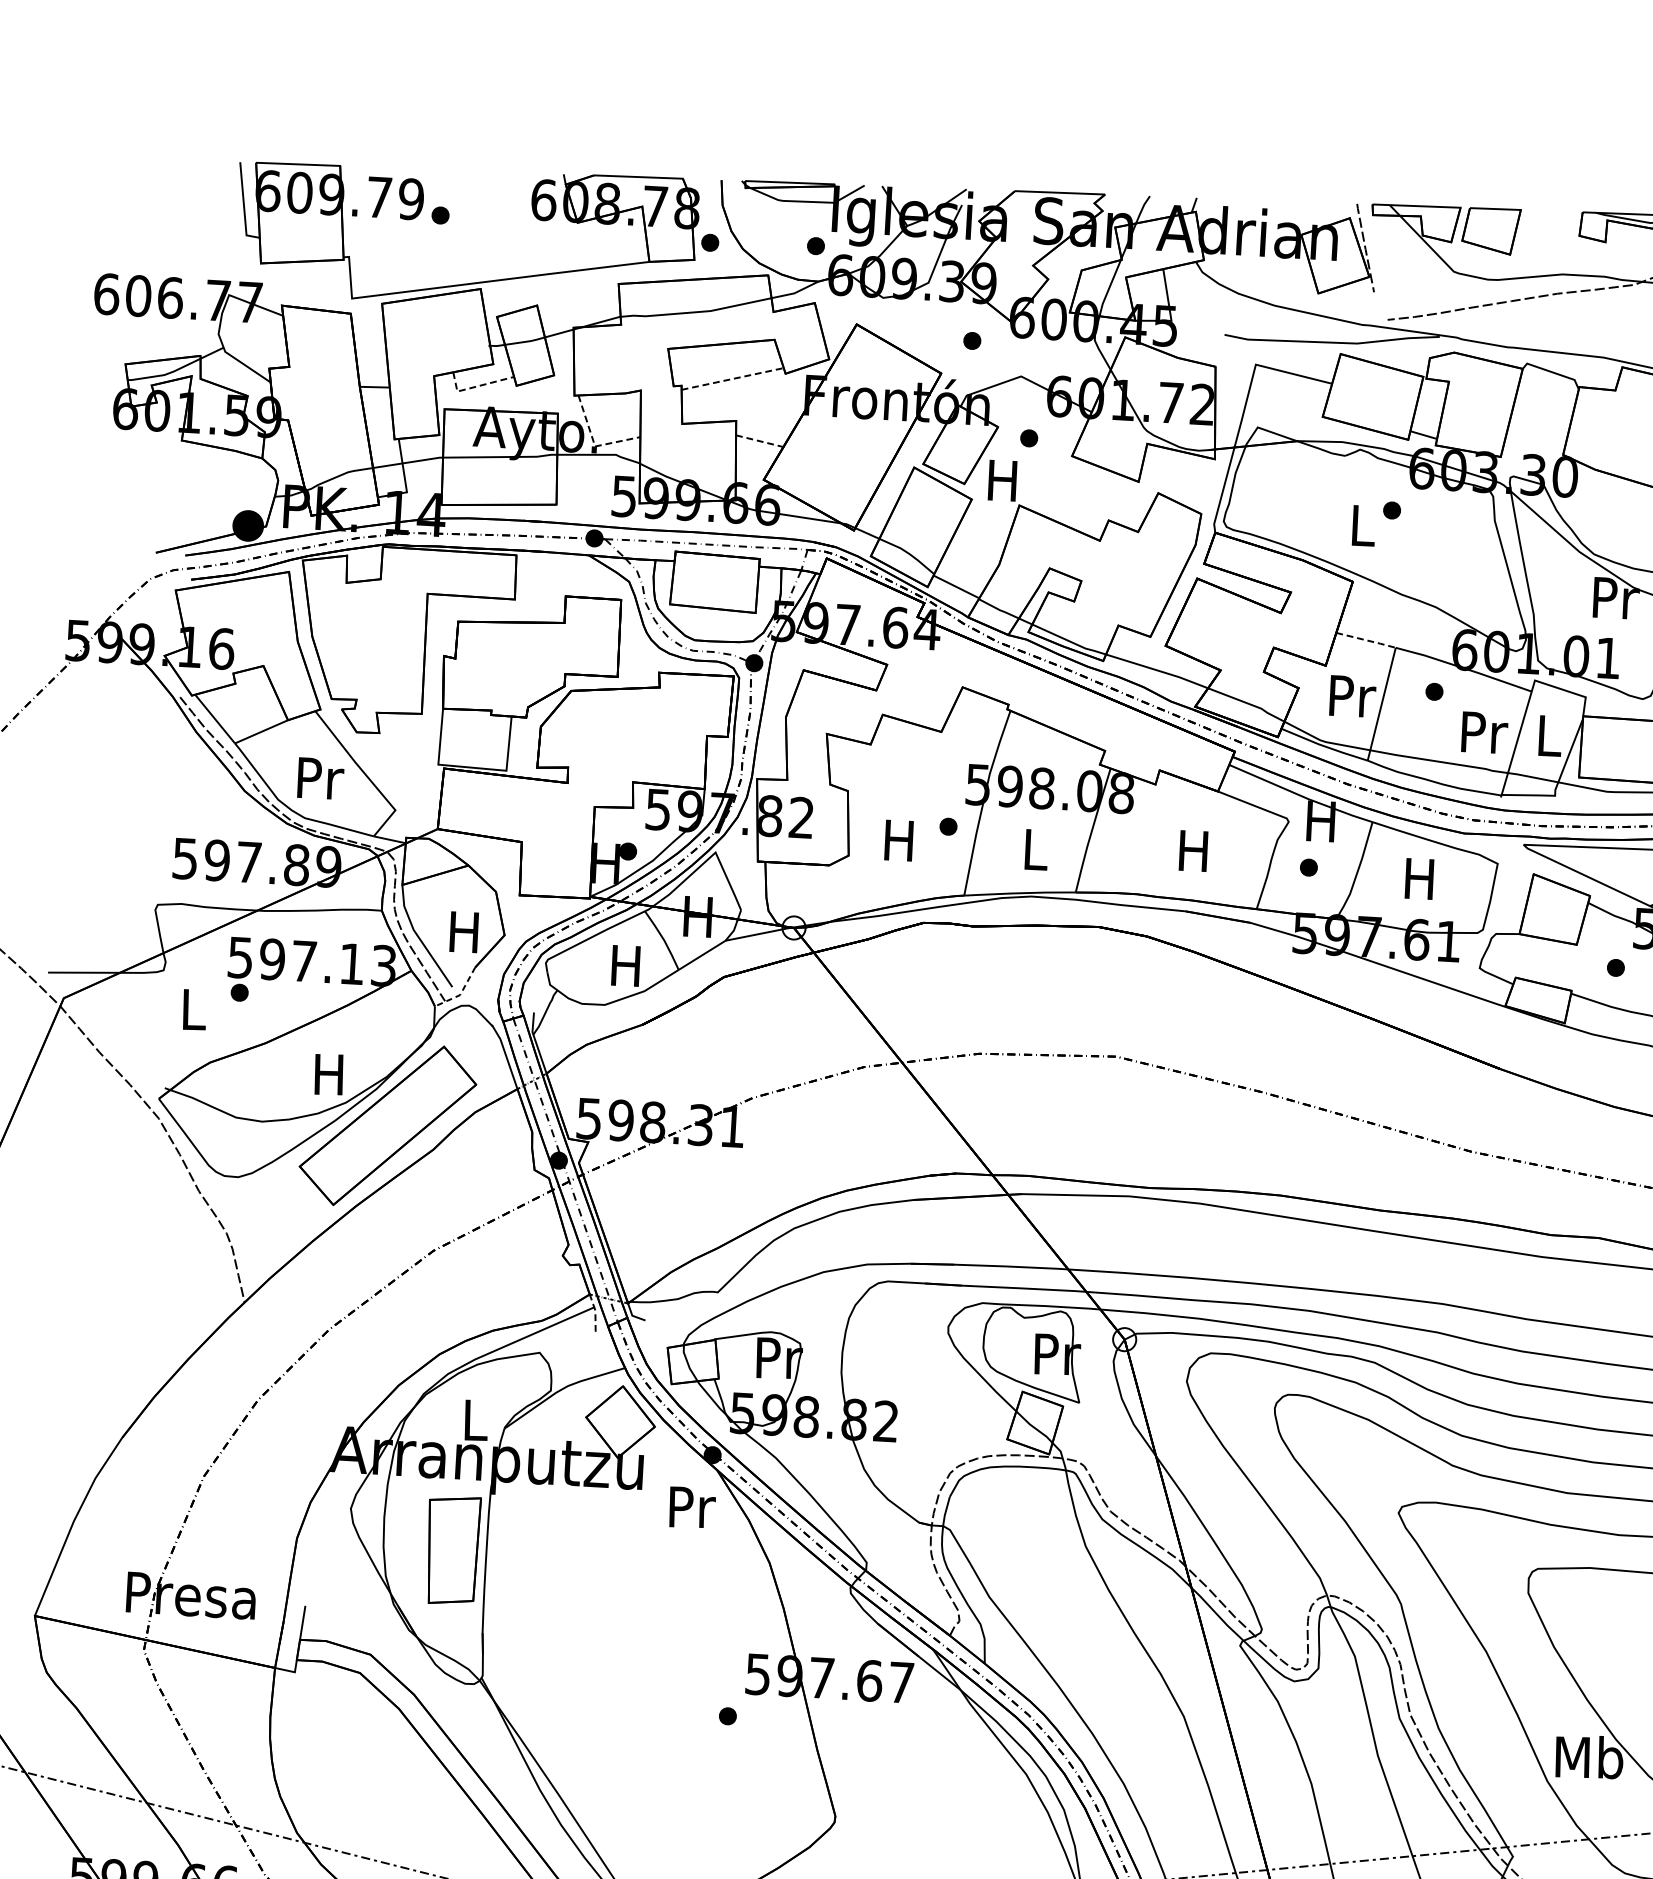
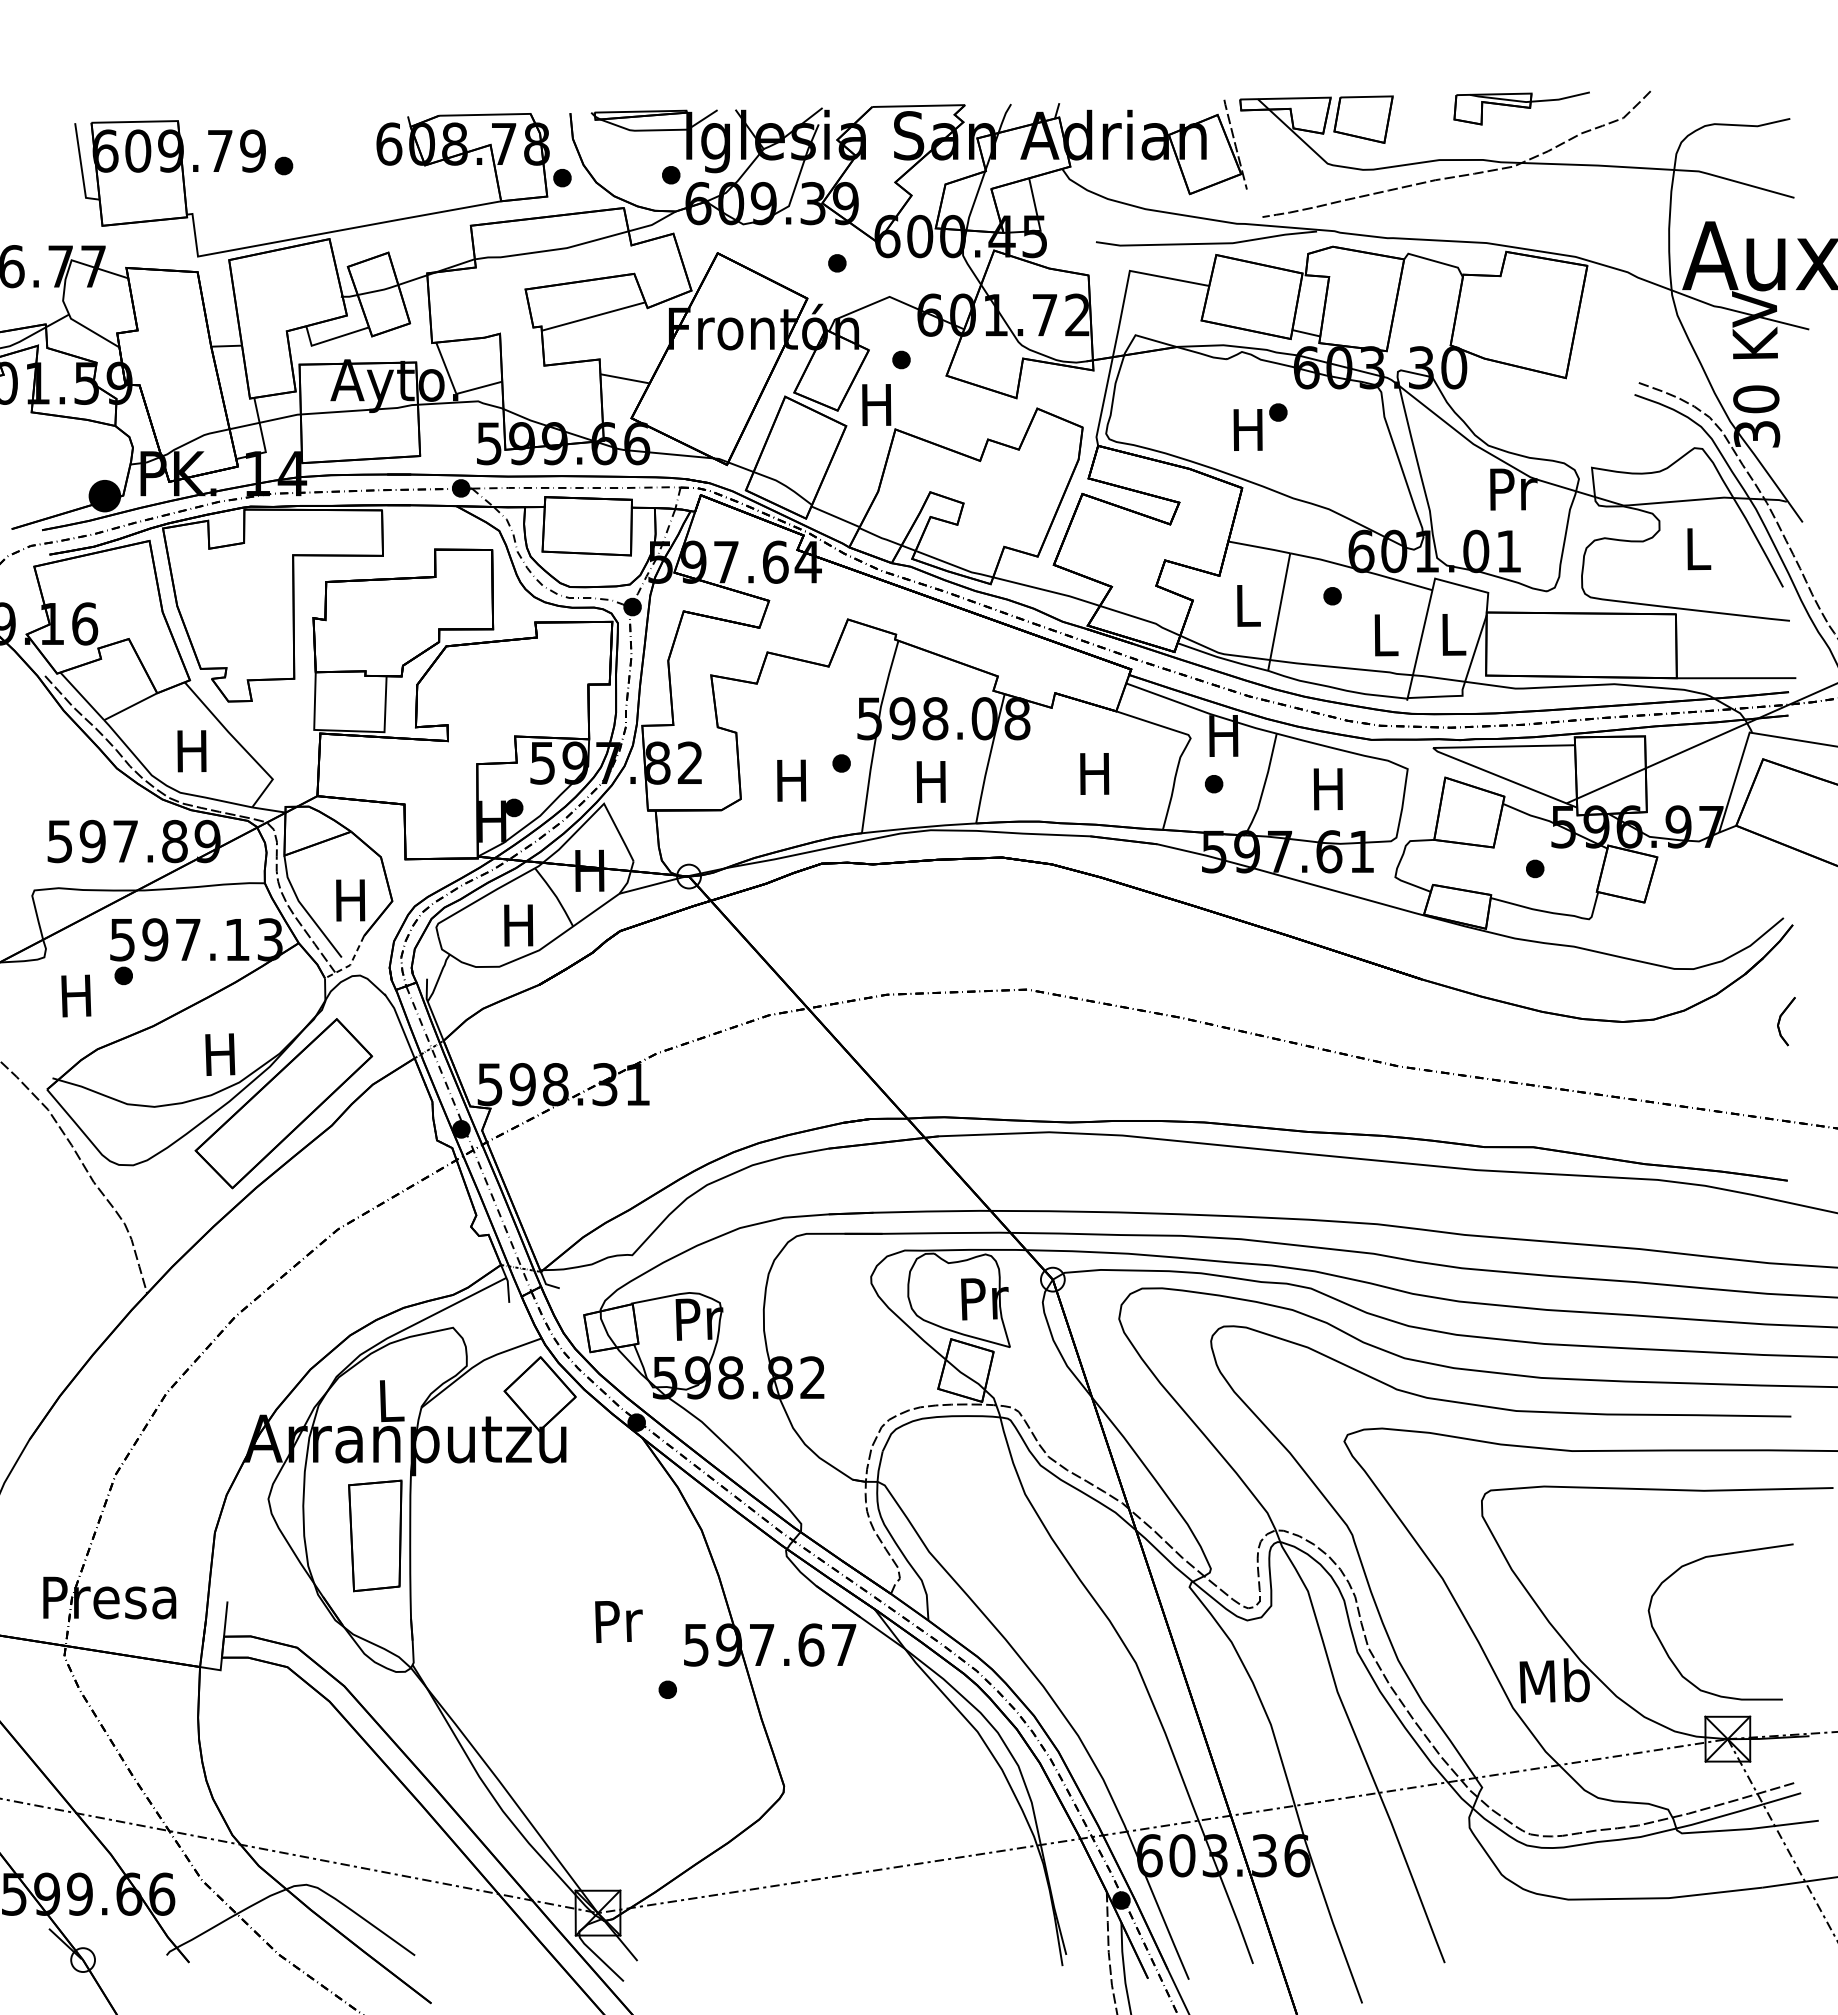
line: (732, 378) -> (593, 316), dashed -> solid
line: (476, 386) -> (330, 339), dashed -> solid
line: (760, 440) -> (625, 378), dashed -> solid
line: (594, 444) -> (455, 391), dashed -> solid
text: (1361, 525) -> (1247, 429), L -> H
line: (1367, 640) -> (1260, 547), dashed -> solid
text: (1352, 696) -> (1248, 605), Pr -> L
text: (1484, 732) -> (1386, 635), Pr -> L
text: (320, 778) -> (194, 751), Pr -> H
text: (1033, 849) -> (930, 781), L -> H
text: (192, 1009) -> (76, 995), L -> H
line: (595, 1311) -> (507, 1282), dashed -> solid
text: (691, 1507) -> (618, 1621), moved

